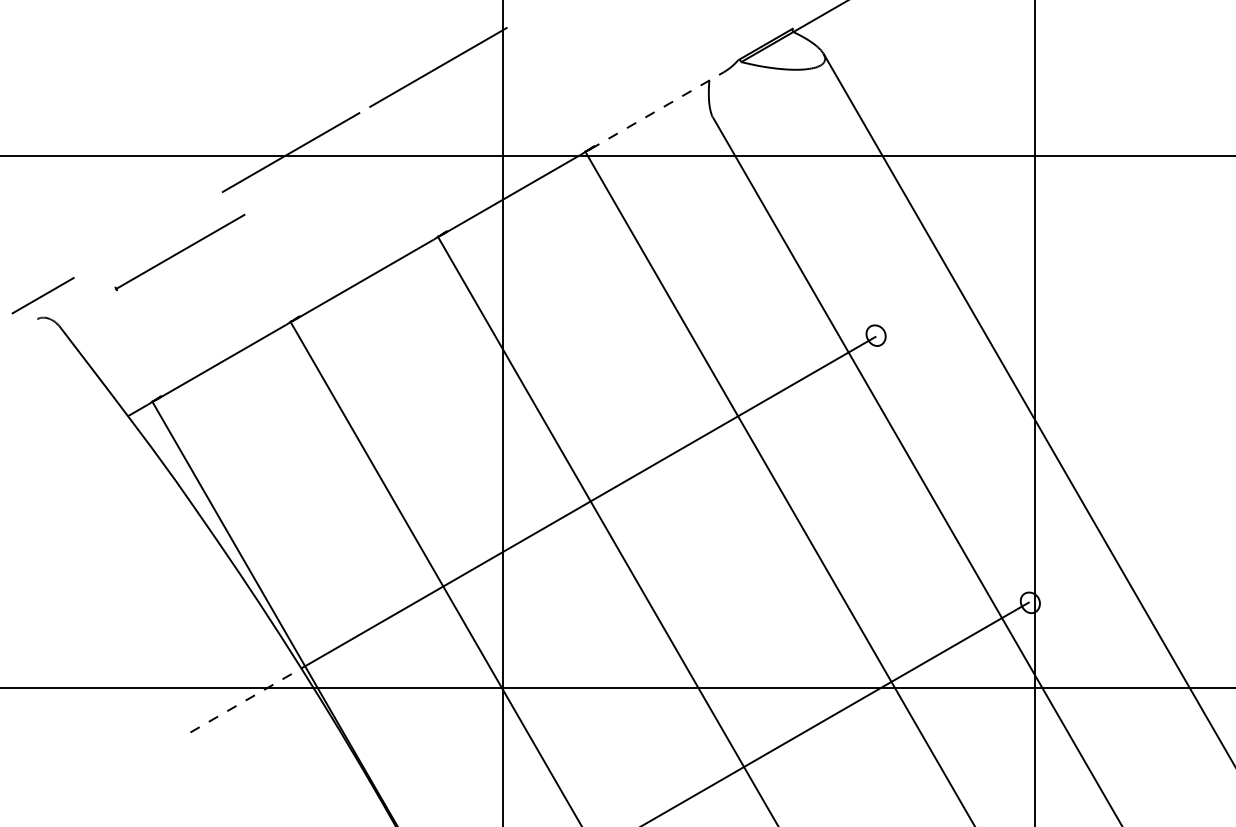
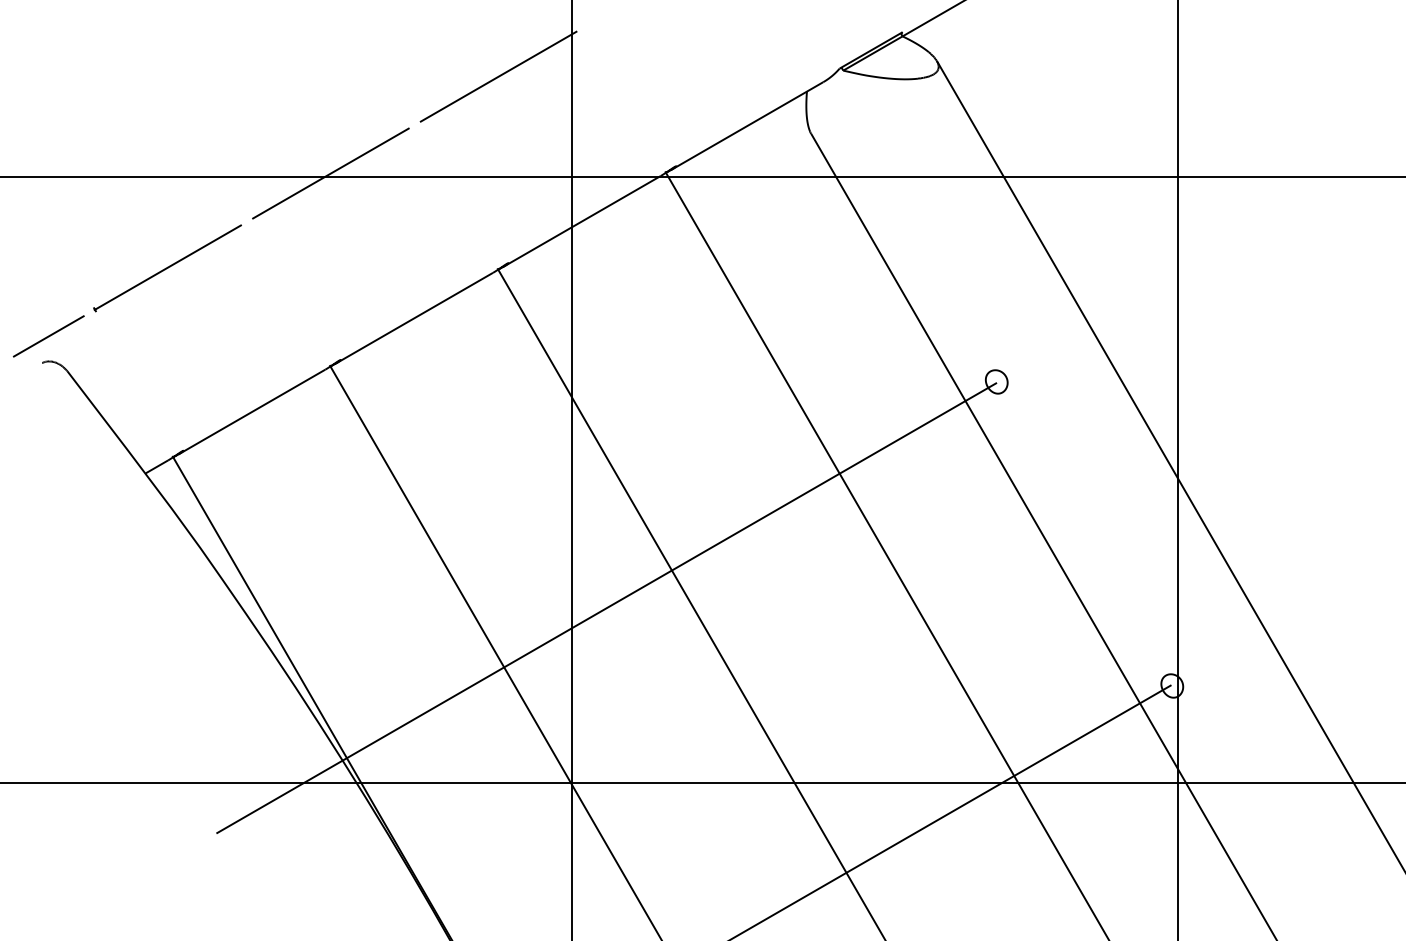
line: (657, 111) -> (747, 126), dashed -> solid
part: (179, 252) -> (167, 268), moved
line: (248, 699) -> (282, 795), dashed -> solid

